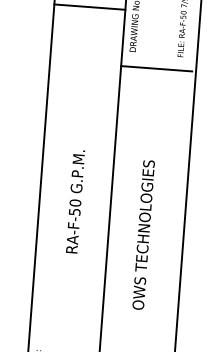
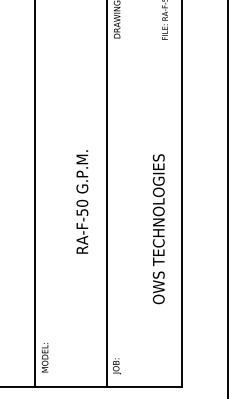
line: (155, 68) -> (141, 53), removed
text: (75, 201) -> (82, 201), moved
text: (143, 235) -> (158, 229), moved

